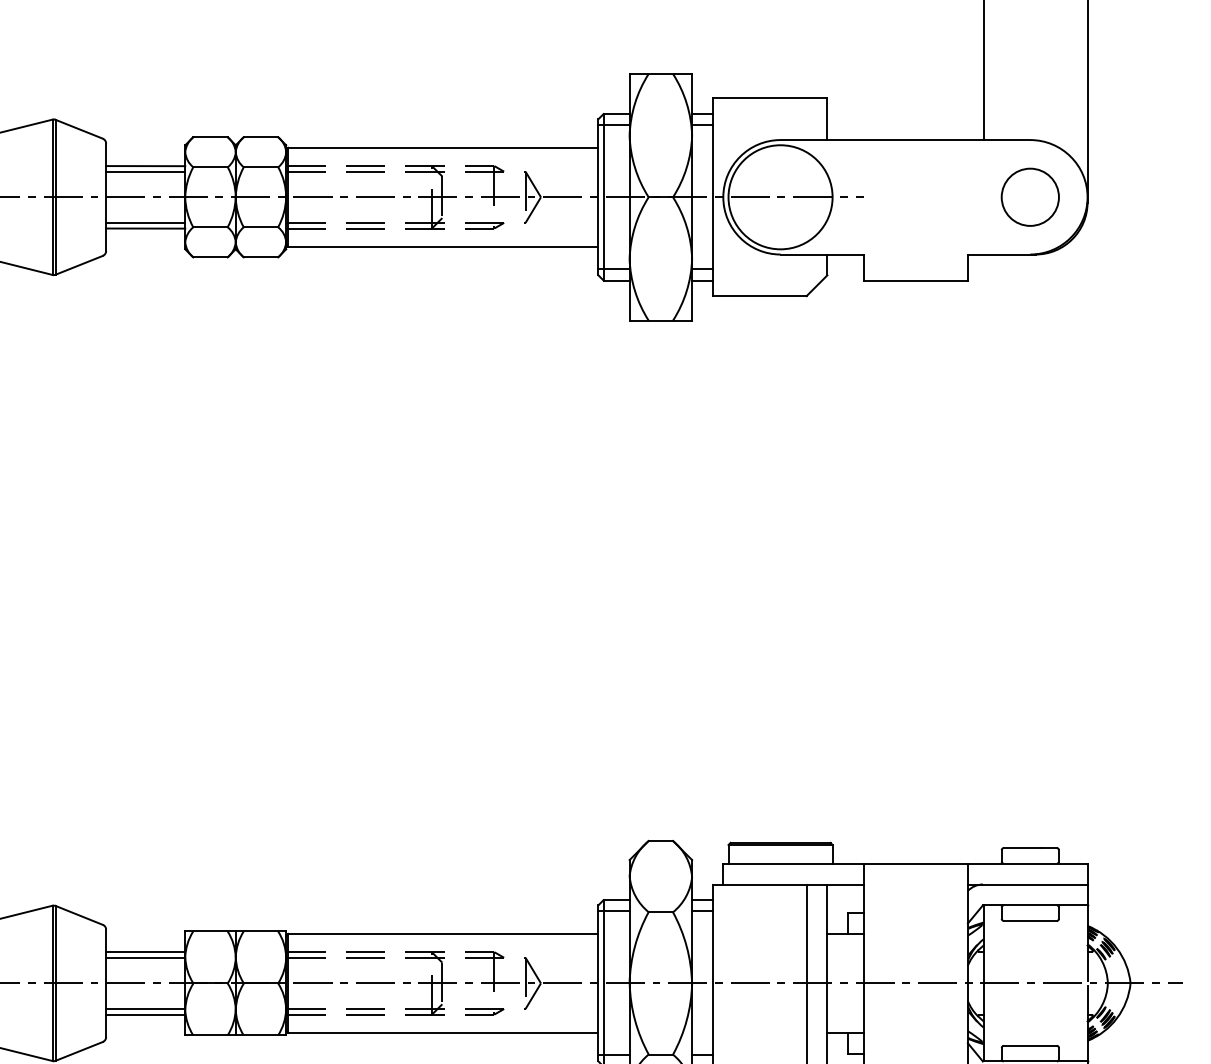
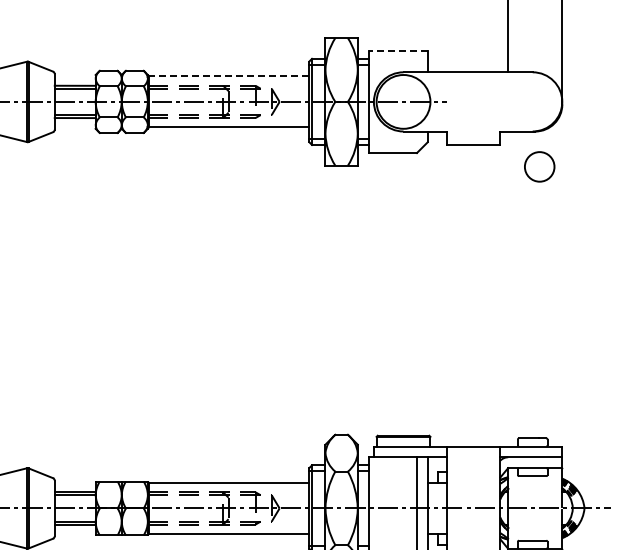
line: (770, 97) -> (398, 50), solid -> dashed
line: (442, 148) -> (228, 76), solid -> dashed
circle: (1029, 196) -> (539, 166), moved

